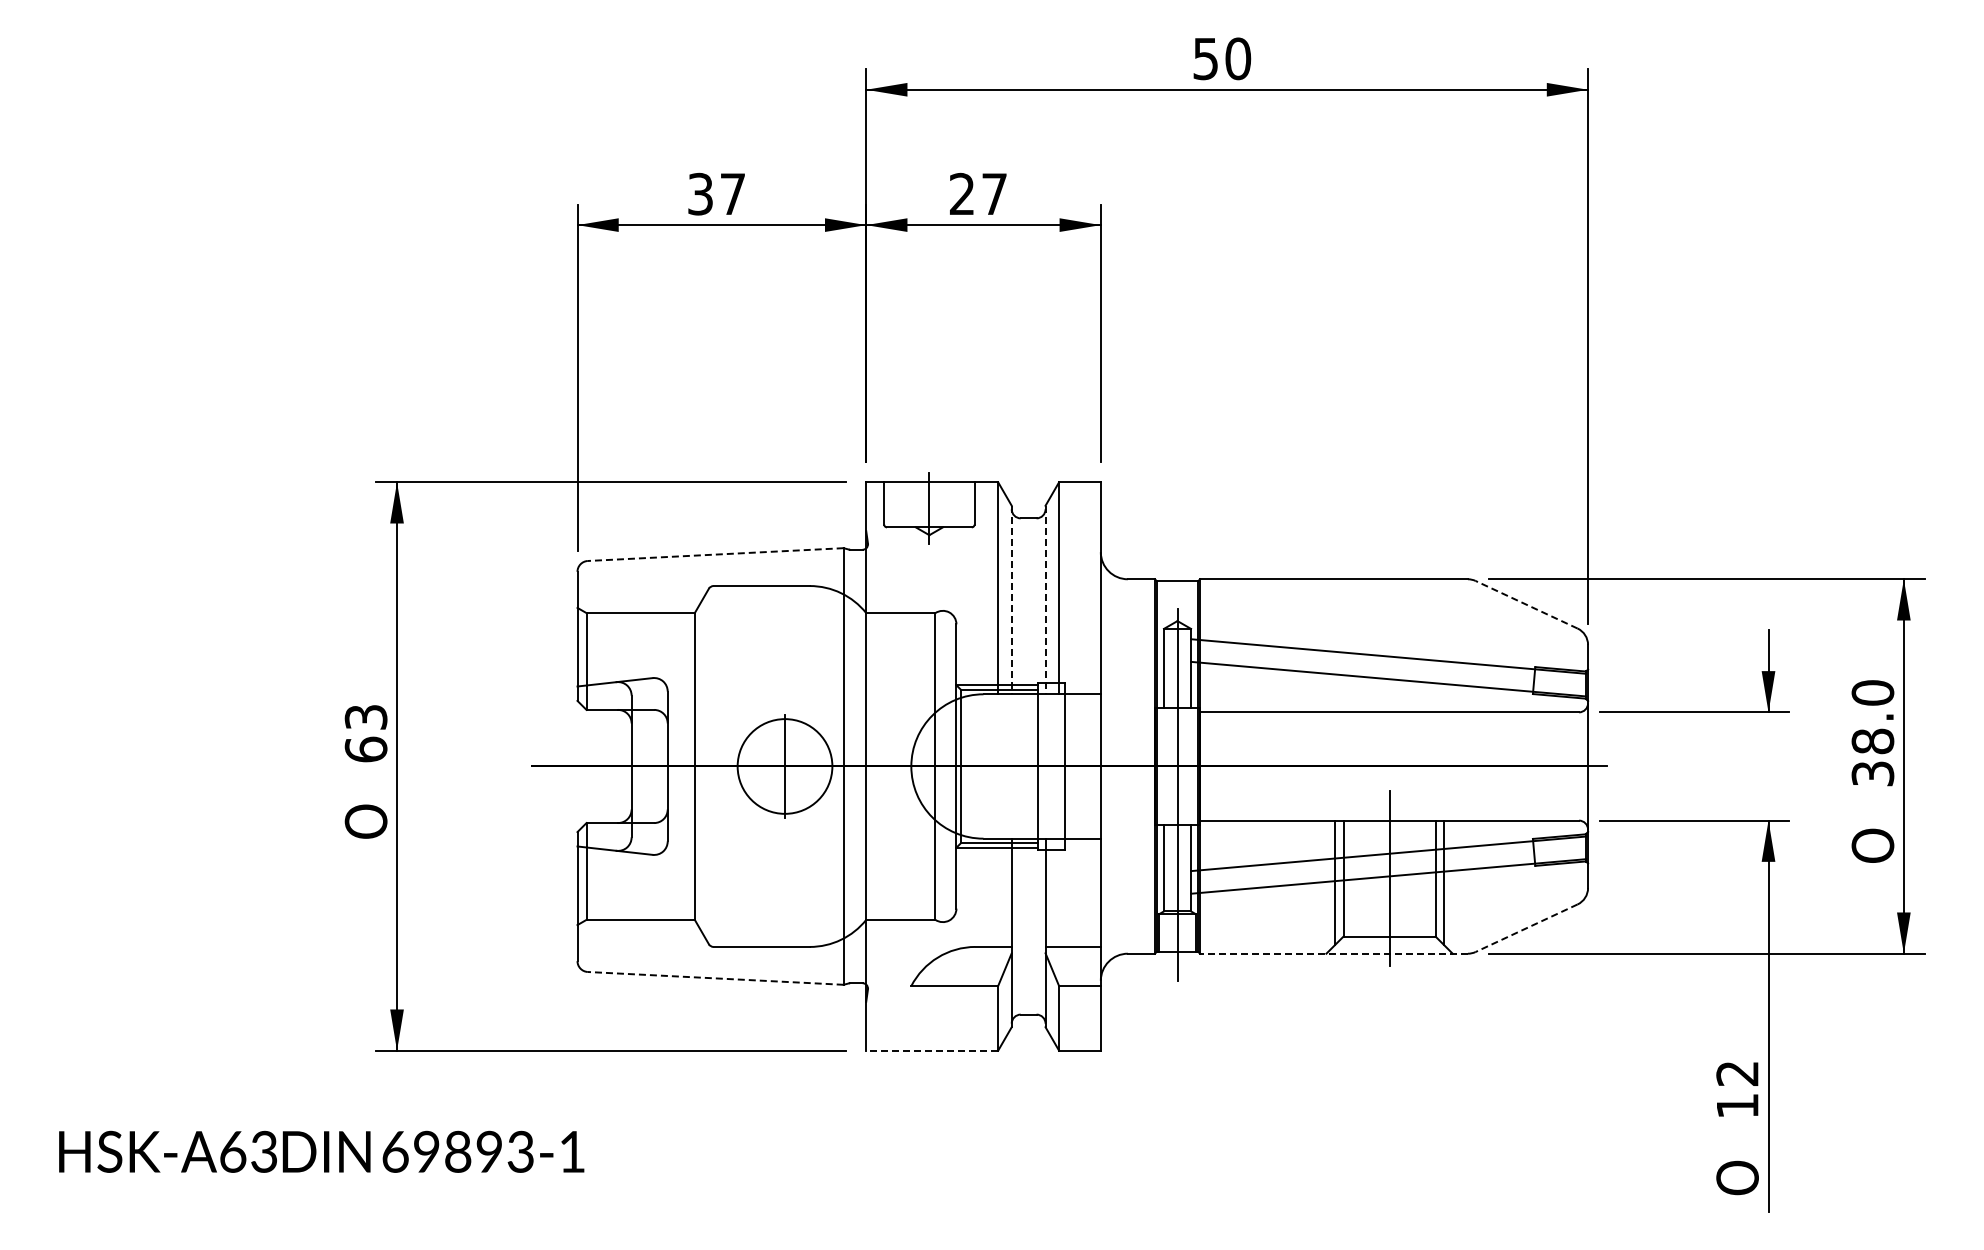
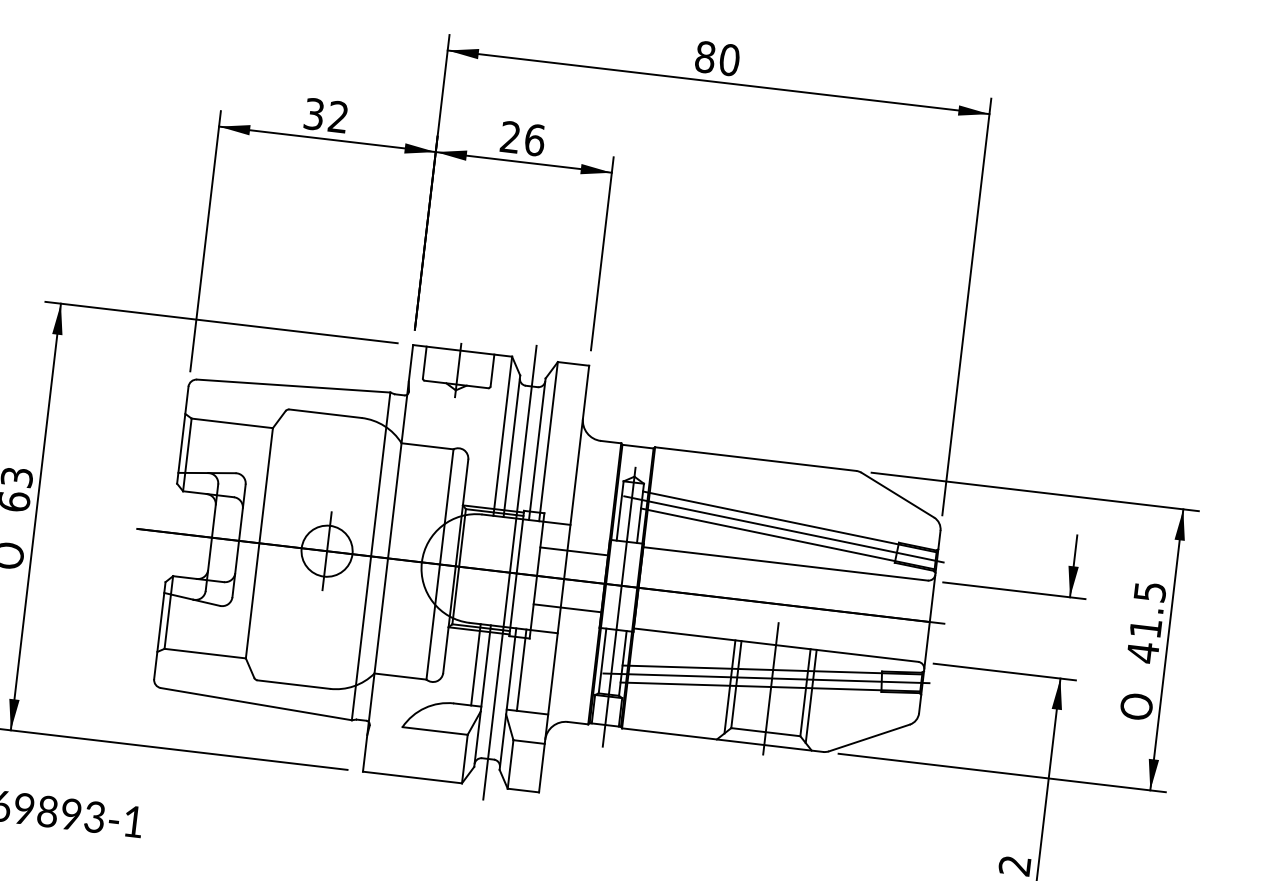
text: (1205, 58) -> (705, 56), 50 -> 80
text: (732, 193) -> (338, 116), 37 -> 32
text: (994, 193) -> (534, 139), 27 -> 26
line: (715, 554) -> (293, 385), dashed -> solid
line: (1011, 600) -> (511, 446), dashed -> solid
line: (1045, 600) -> (537, 449), dashed -> solid
line: (1526, 604) -> (897, 495), dashed -> solid
line: (1382, 667) -> (784, 529), added
line: (1109, 728) -> (573, 551), added
text: (1872, 733) -> (1146, 622), 38.0 -> 41.5
circle: (784, 766) -> (326, 551), size x0.71
line: (1028, 766) -> (509, 572), added
line: (1109, 804) -> (567, 608), added
line: (1382, 865) -> (766, 678), added
line: (998, 892) -> (476, 664), added
line: (1059, 892) -> (521, 669), added
line: (1526, 928) -> (869, 738), dashed -> solid
line: (1334, 953) -> (723, 740), dashed -> solid
line: (715, 978) -> (256, 704), dashed -> solid
line: (932, 1050) -> (412, 777), dashed -> solid

